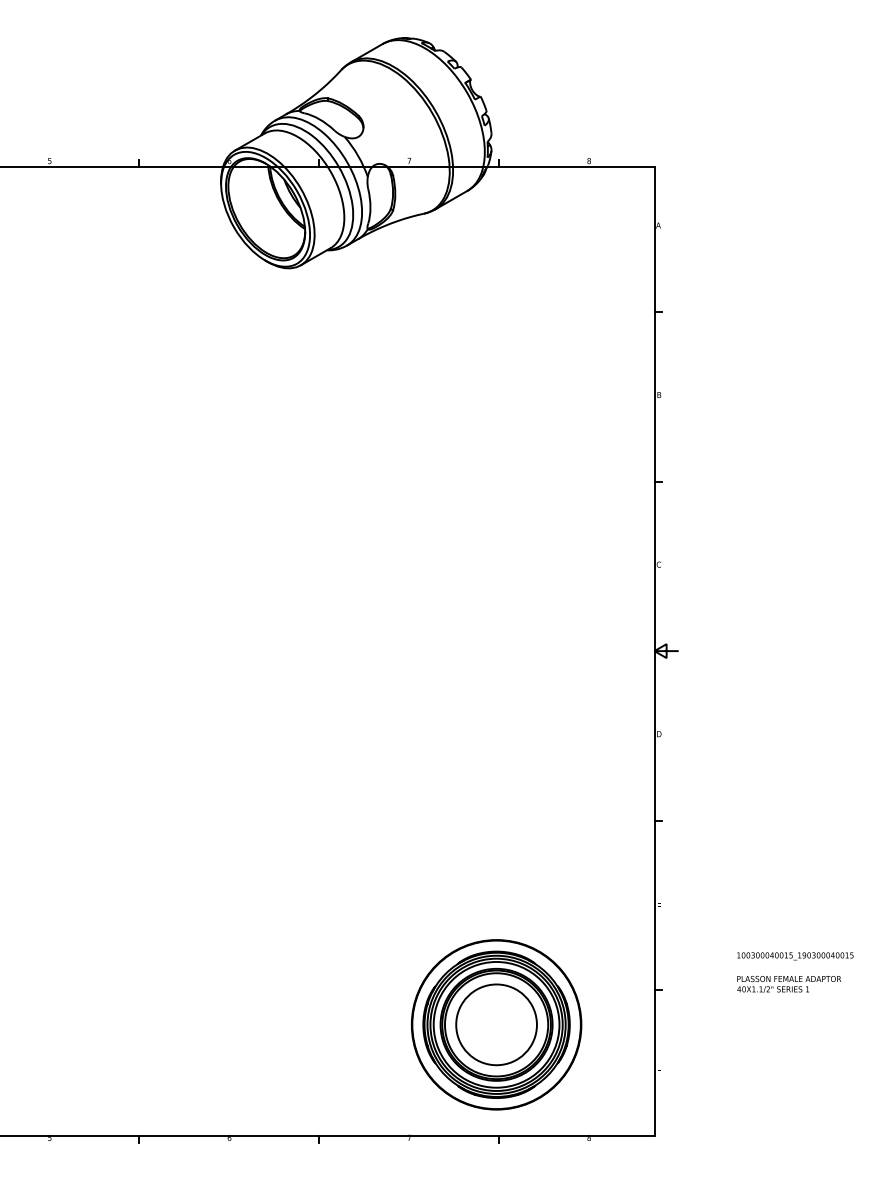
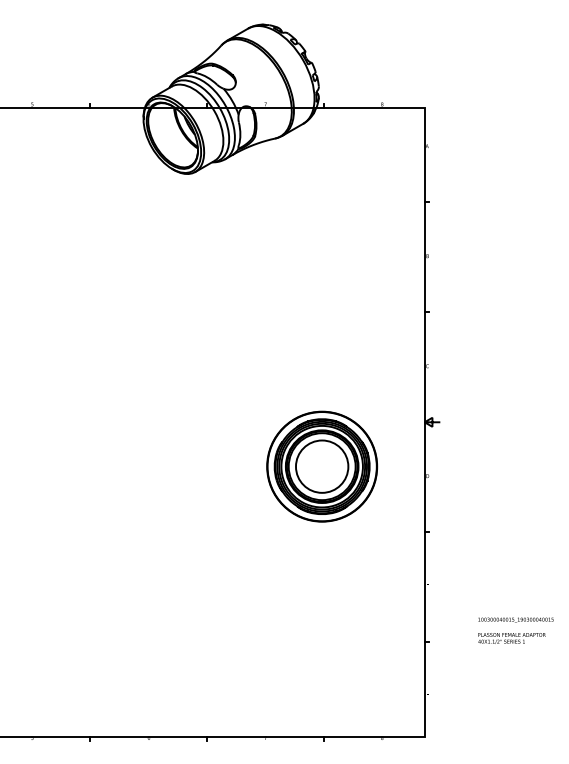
part: (497, 1024) -> (322, 466), moved

